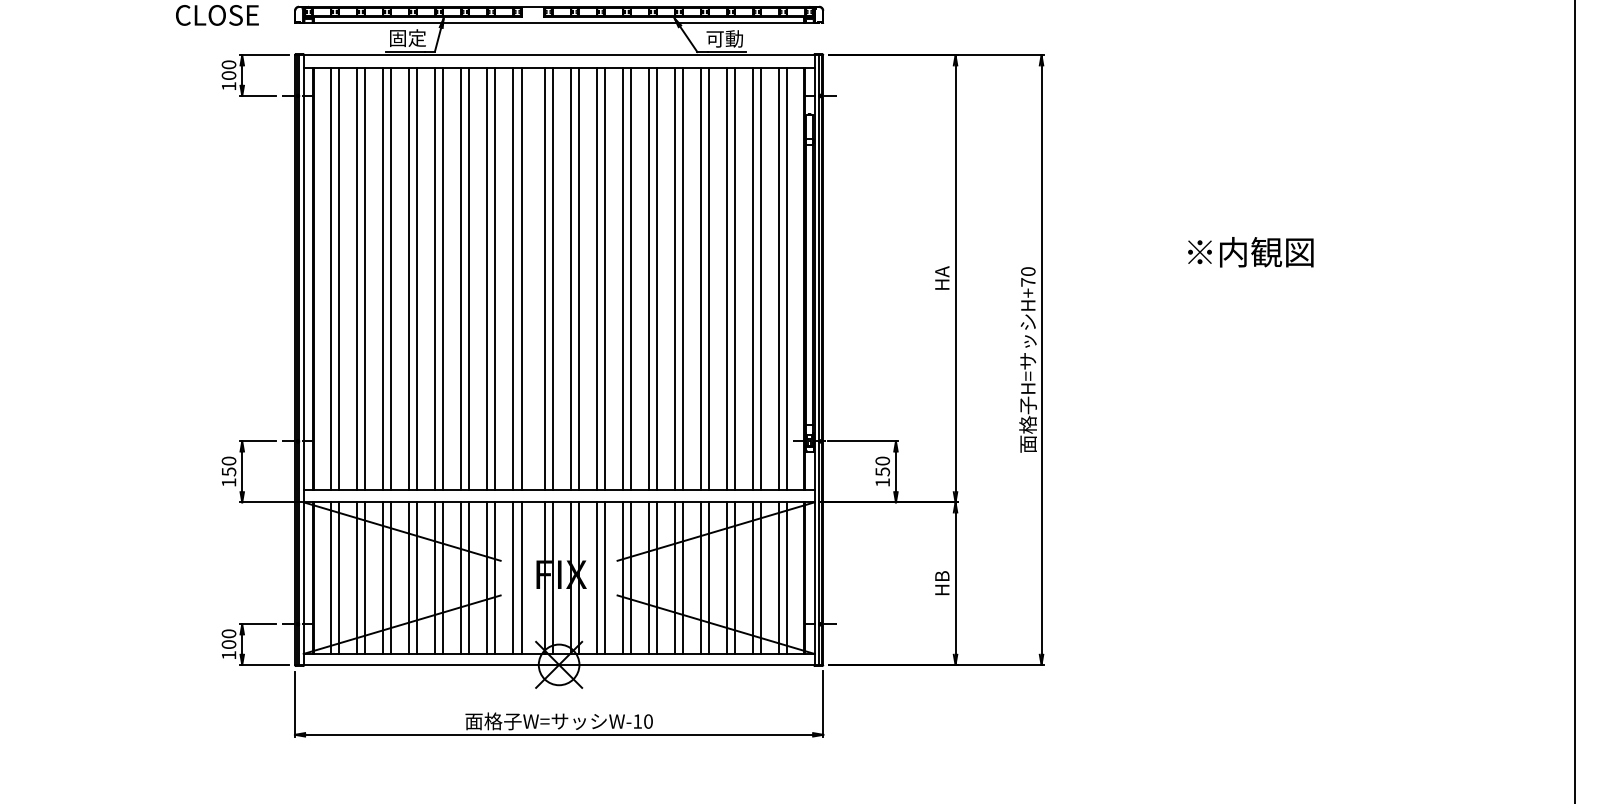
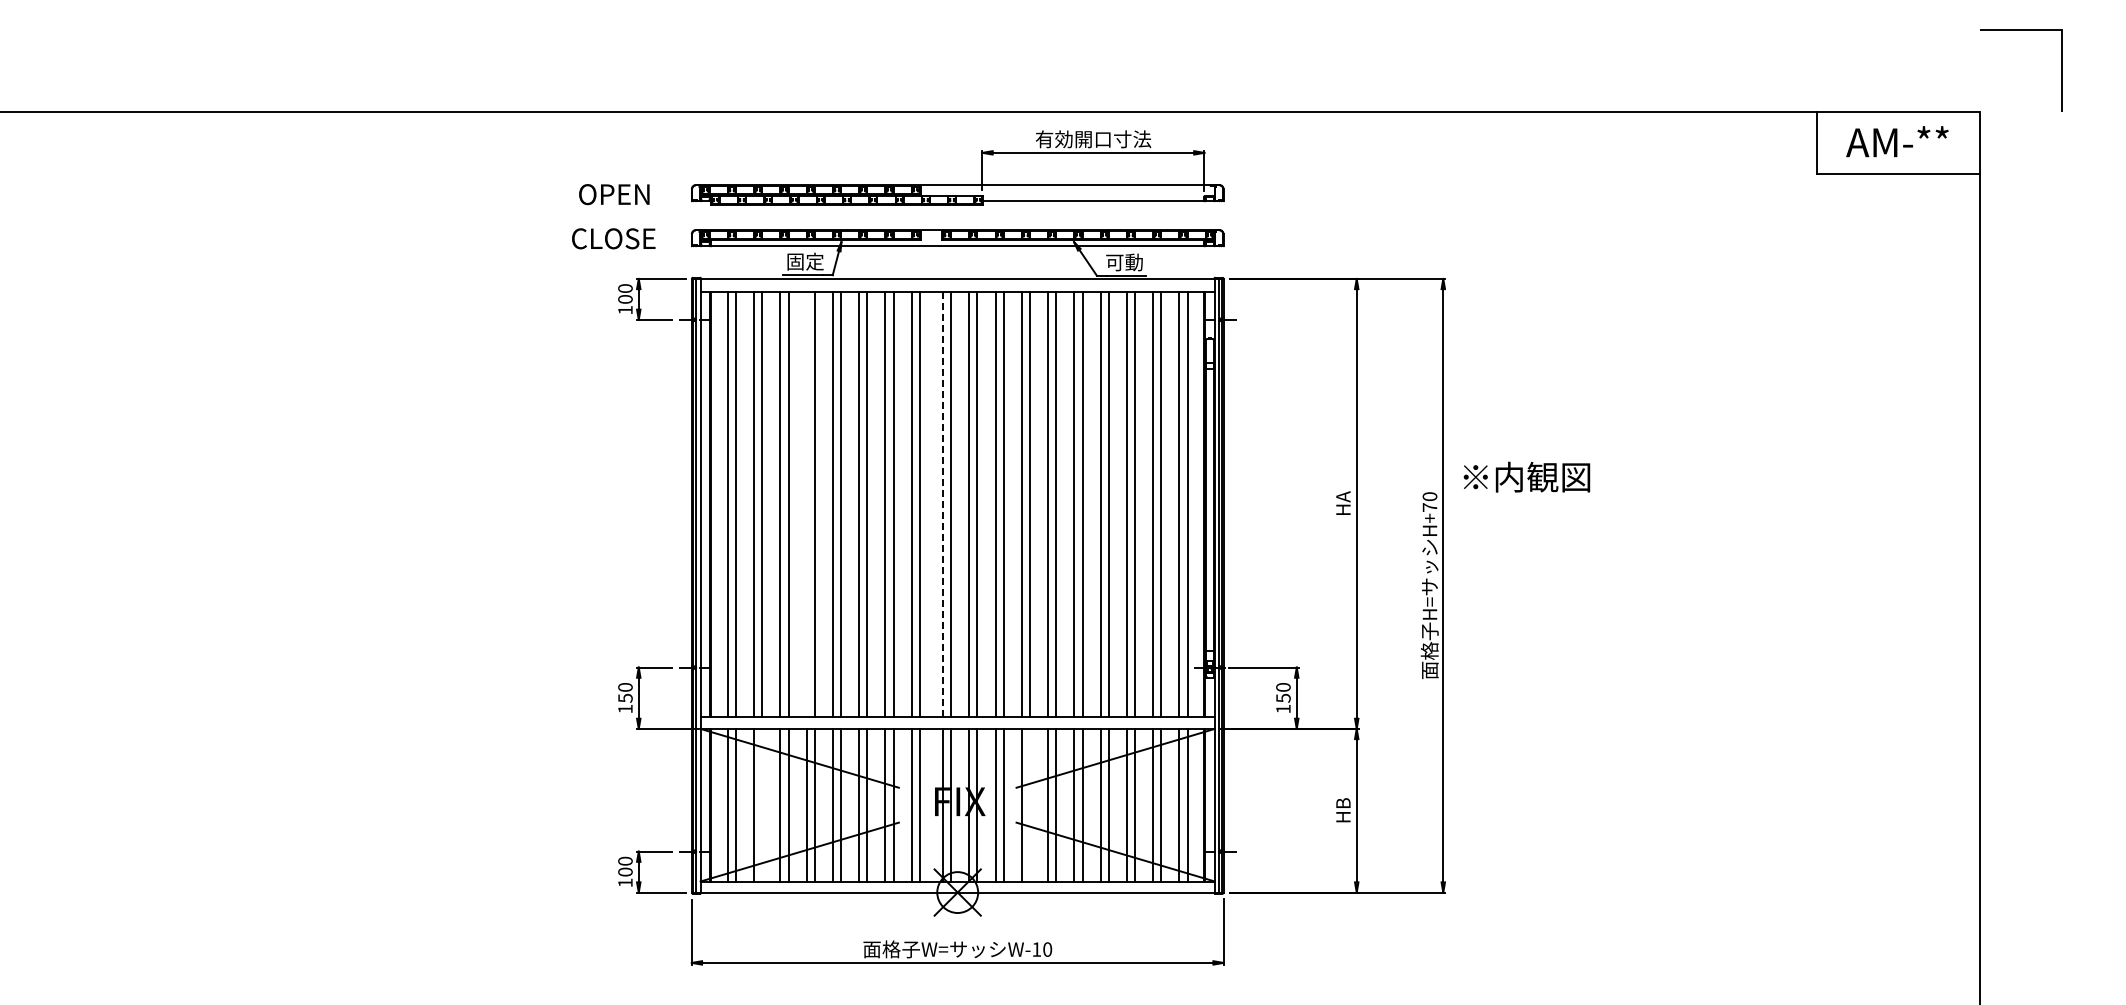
text: (1250, 251) -> (1526, 476), moved
line: (408, 279) -> (806, 504), removed
line: (544, 279) -> (943, 504), solid -> dashed
line: (365, 577) -> (762, 804), removed
line: (630, 577) -> (1029, 804), removed

